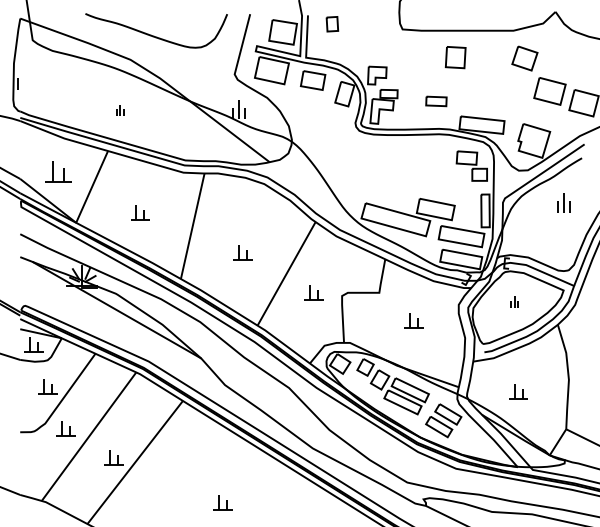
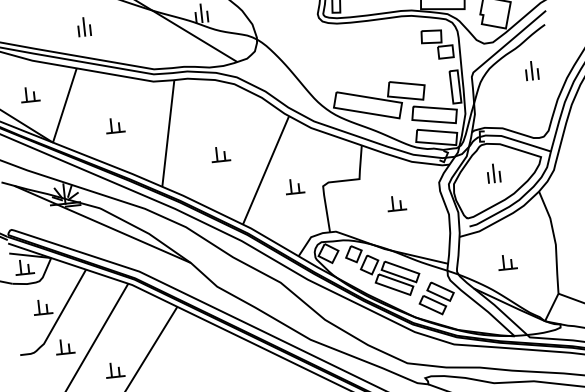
part: (119, 110) -> (83, 27), size x1.67
part: (58, 171) -> (30, 93), size x0.71
part: (514, 301) -> (493, 173), size x1.67

